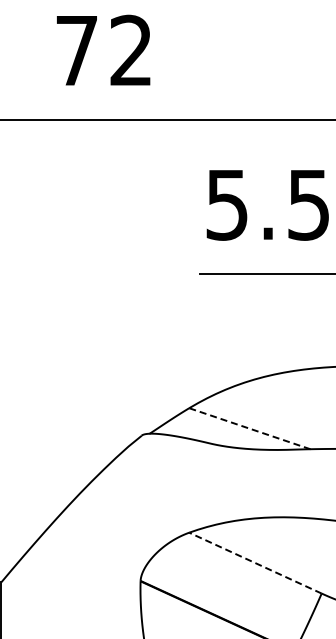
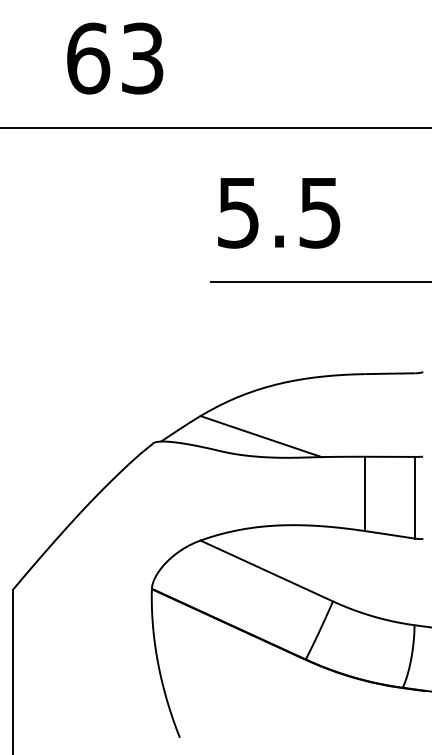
text: (104, 50) -> (115, 58), 72 -> 63
line: (249, 428) -> (260, 436), dashed -> solid
line: (255, 562) -> (266, 570), dashed -> solid

